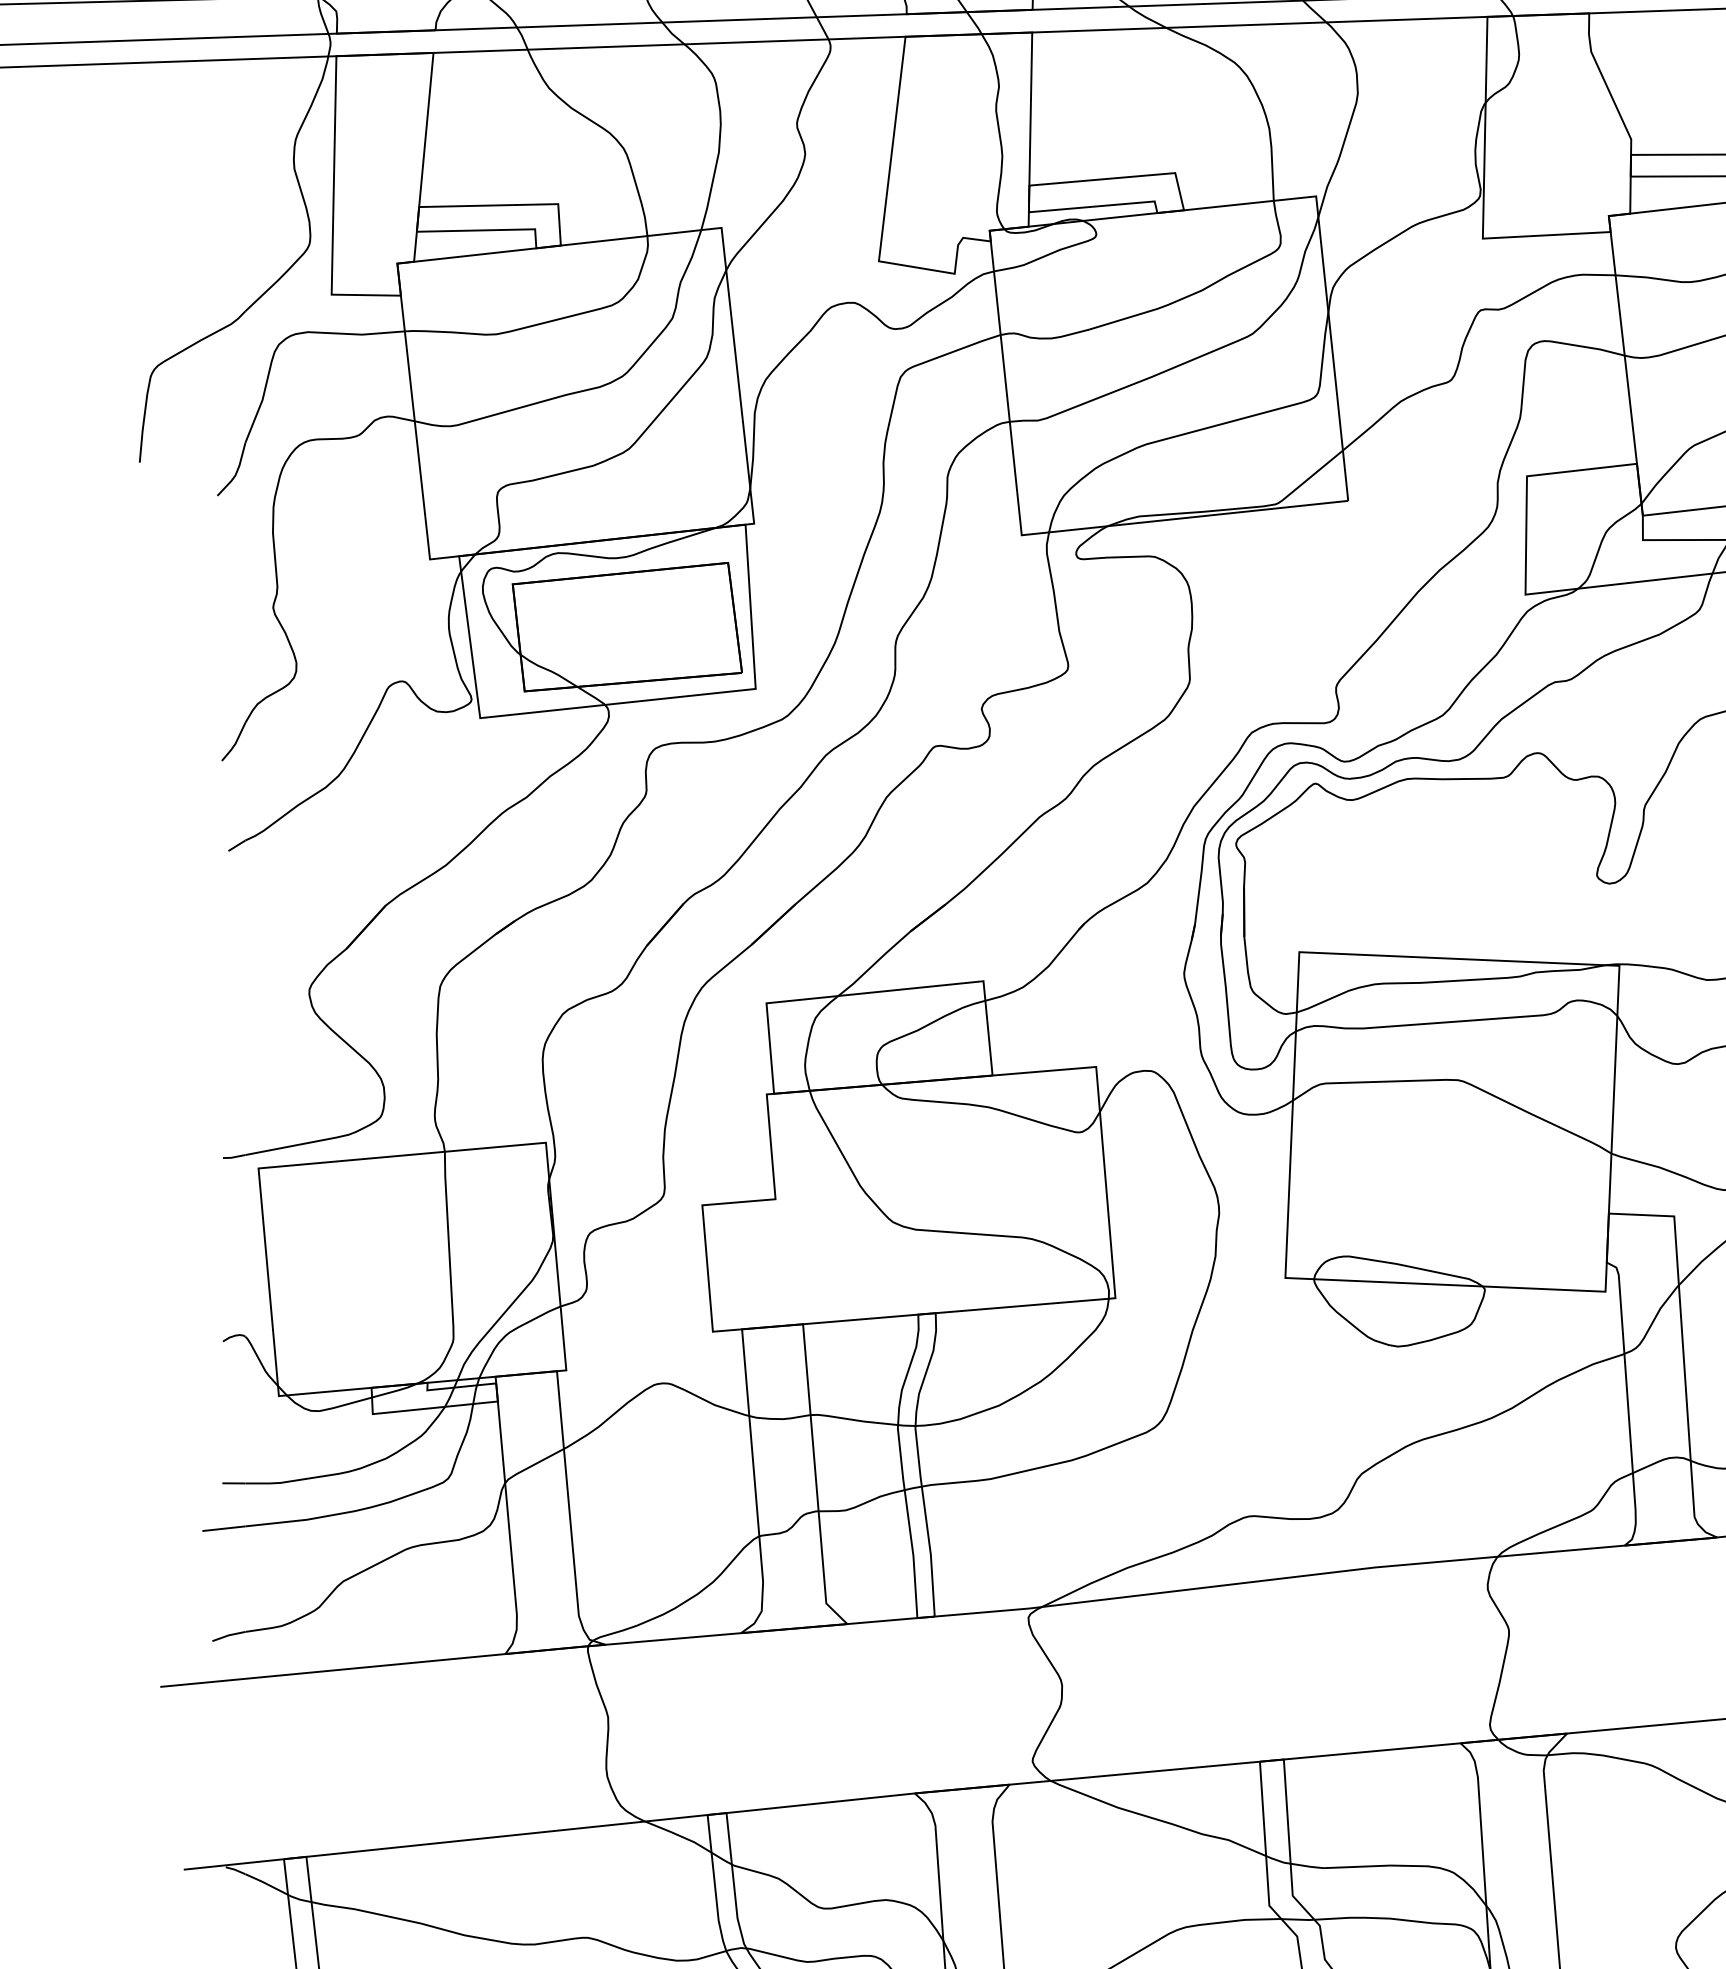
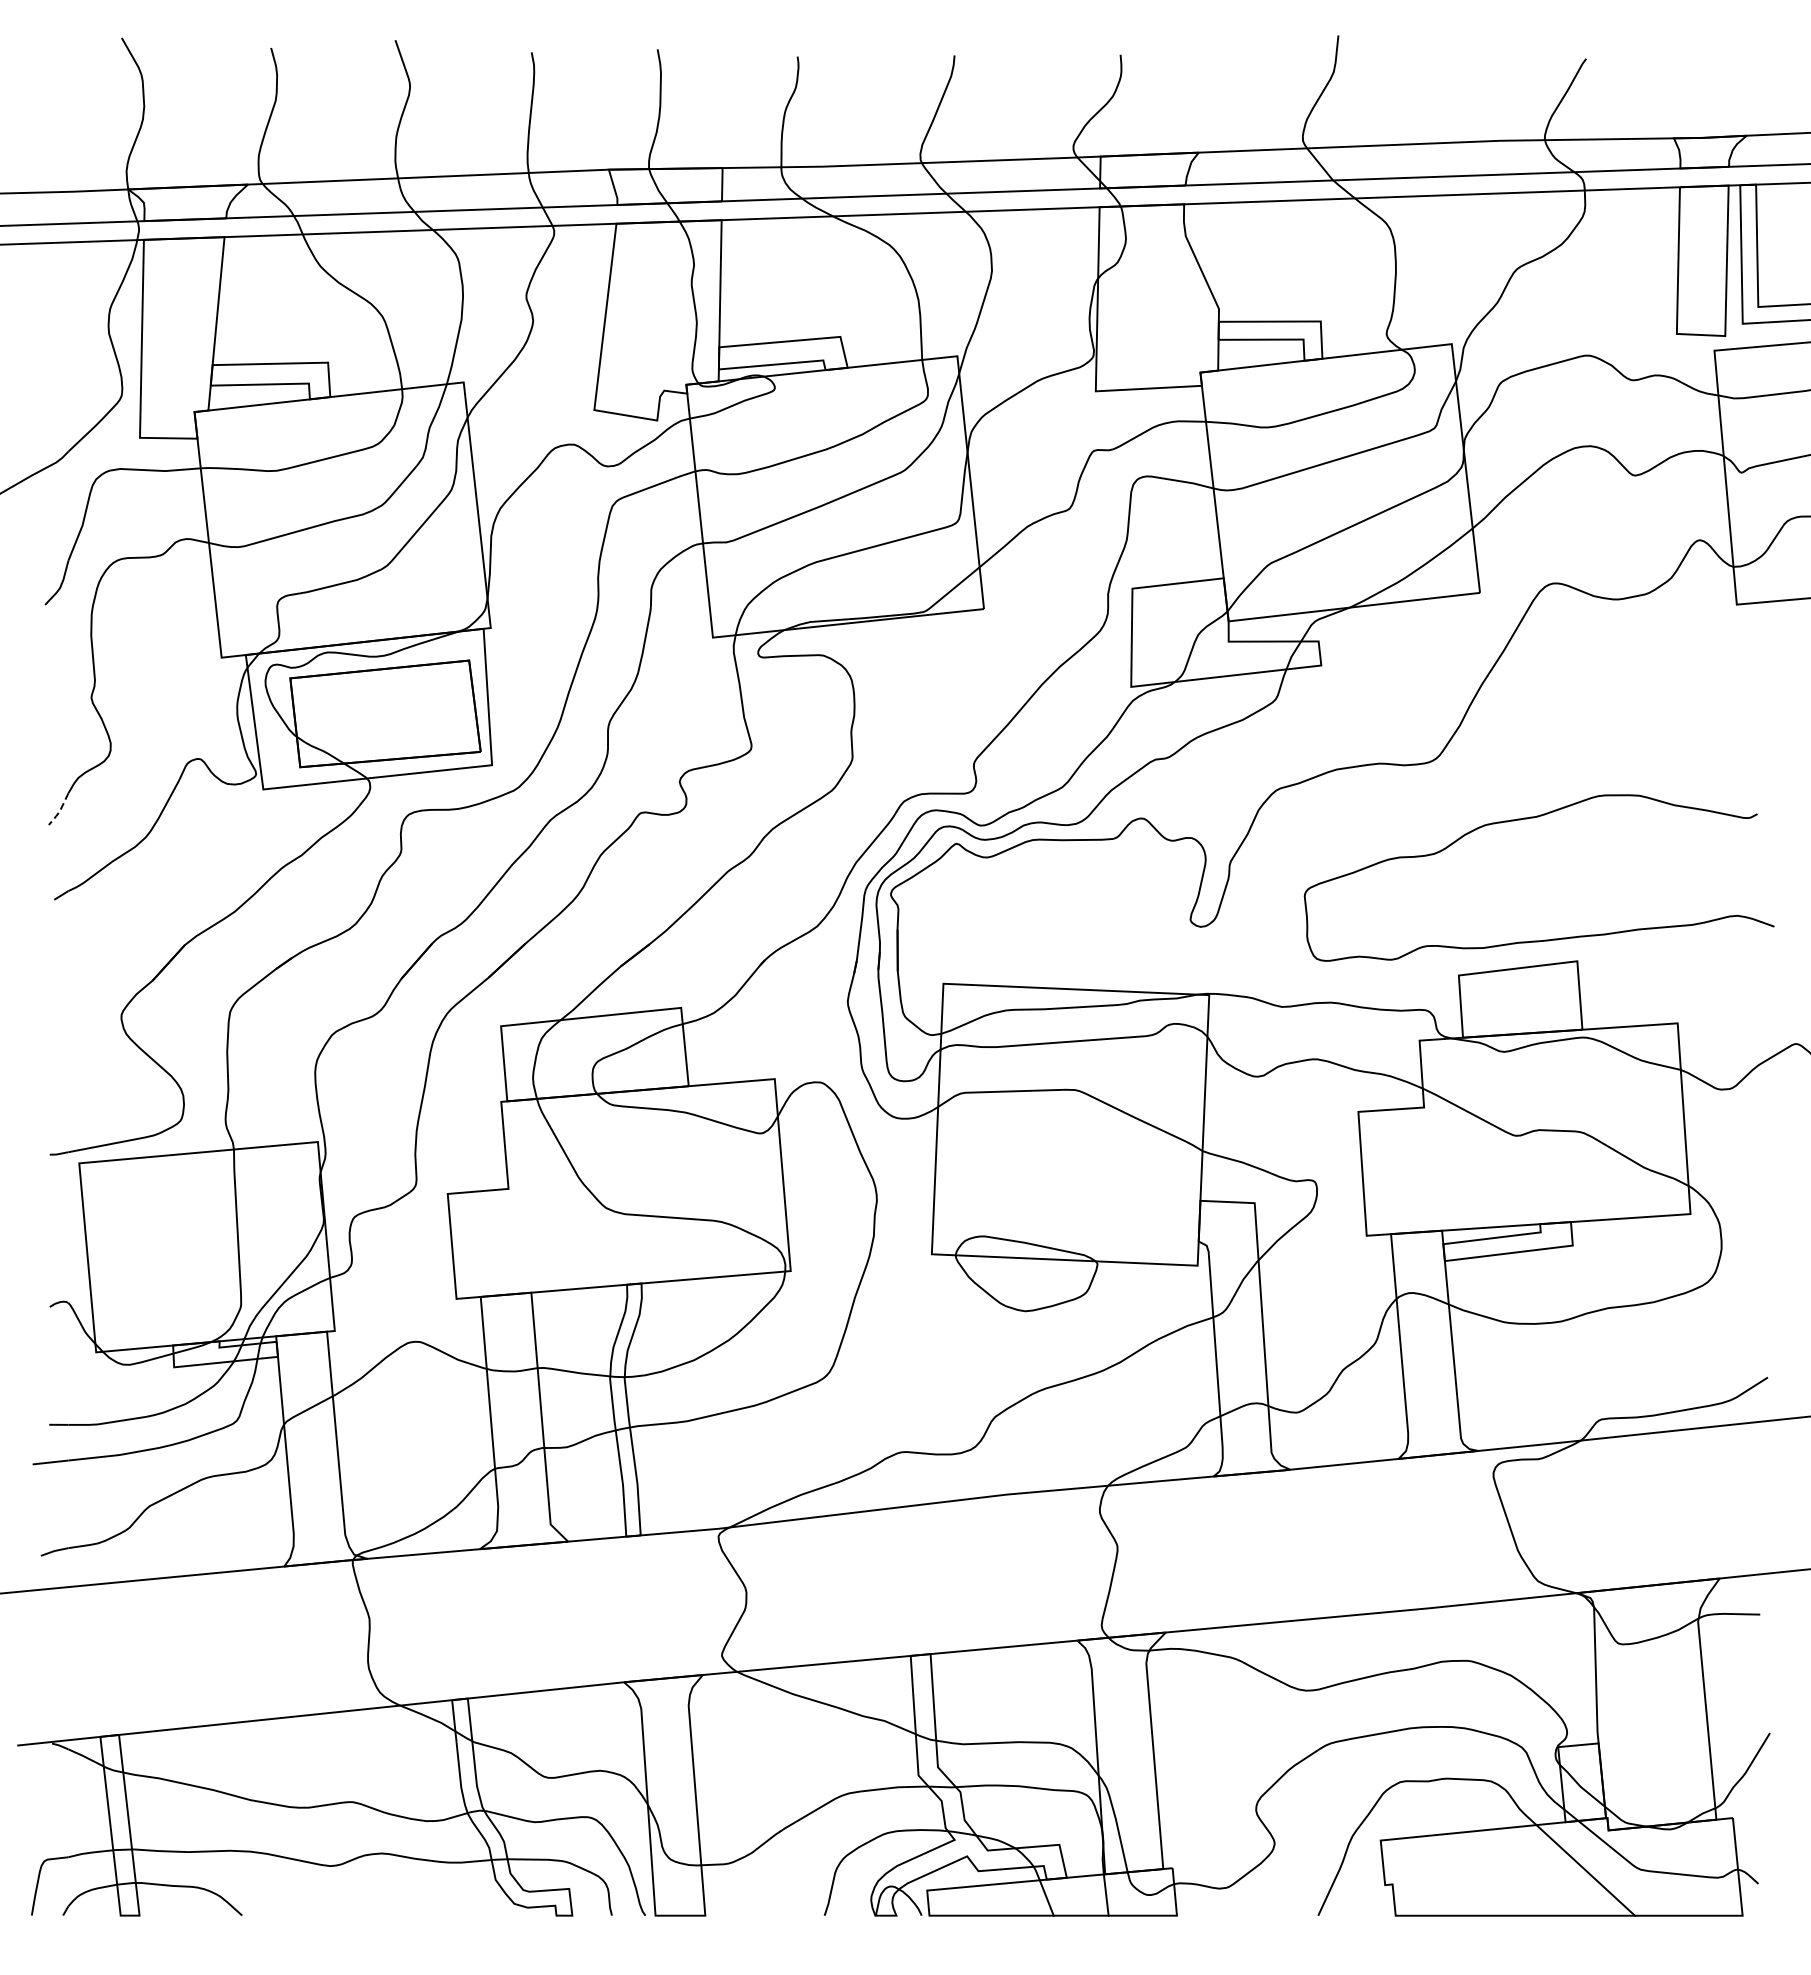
line: (235, 743) -> (60, 810), solid -> dashed

